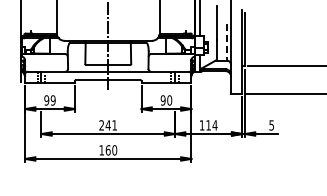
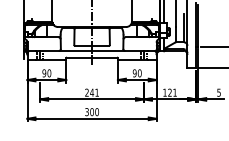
line: (226, 42) -> (183, 28), dashed -> solid
text: (52, 100) -> (48, 73), 99 -> 90
text: (211, 125) -> (172, 92), 114 -> 121
text: (104, 150) -> (89, 112), 160 -> 300

